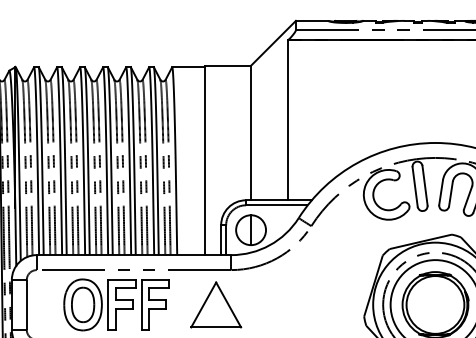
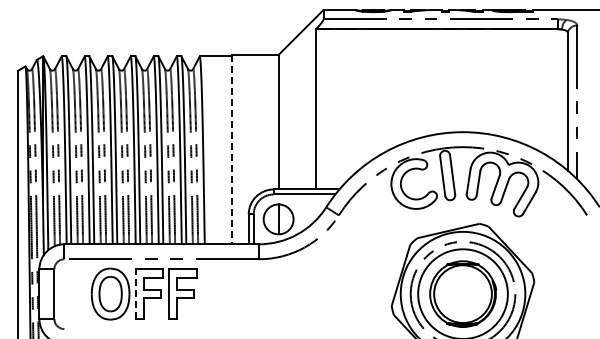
line: (204, 160) -> (232, 149), solid -> dashed
part: (215, 304) -> (243, 293), removed
line: (107, 305) -> (135, 294), solid -> dashed

